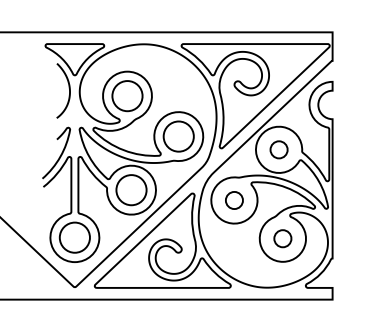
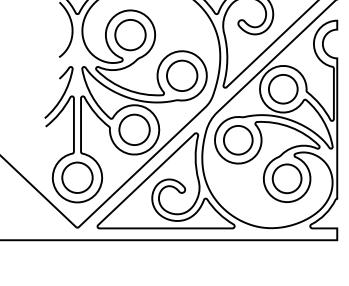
circle: (278, 149) -> (282, 88), size x1.67
circle: (234, 200) -> (238, 140), size x1.67
circle: (282, 238) -> (286, 178), size x1.67

